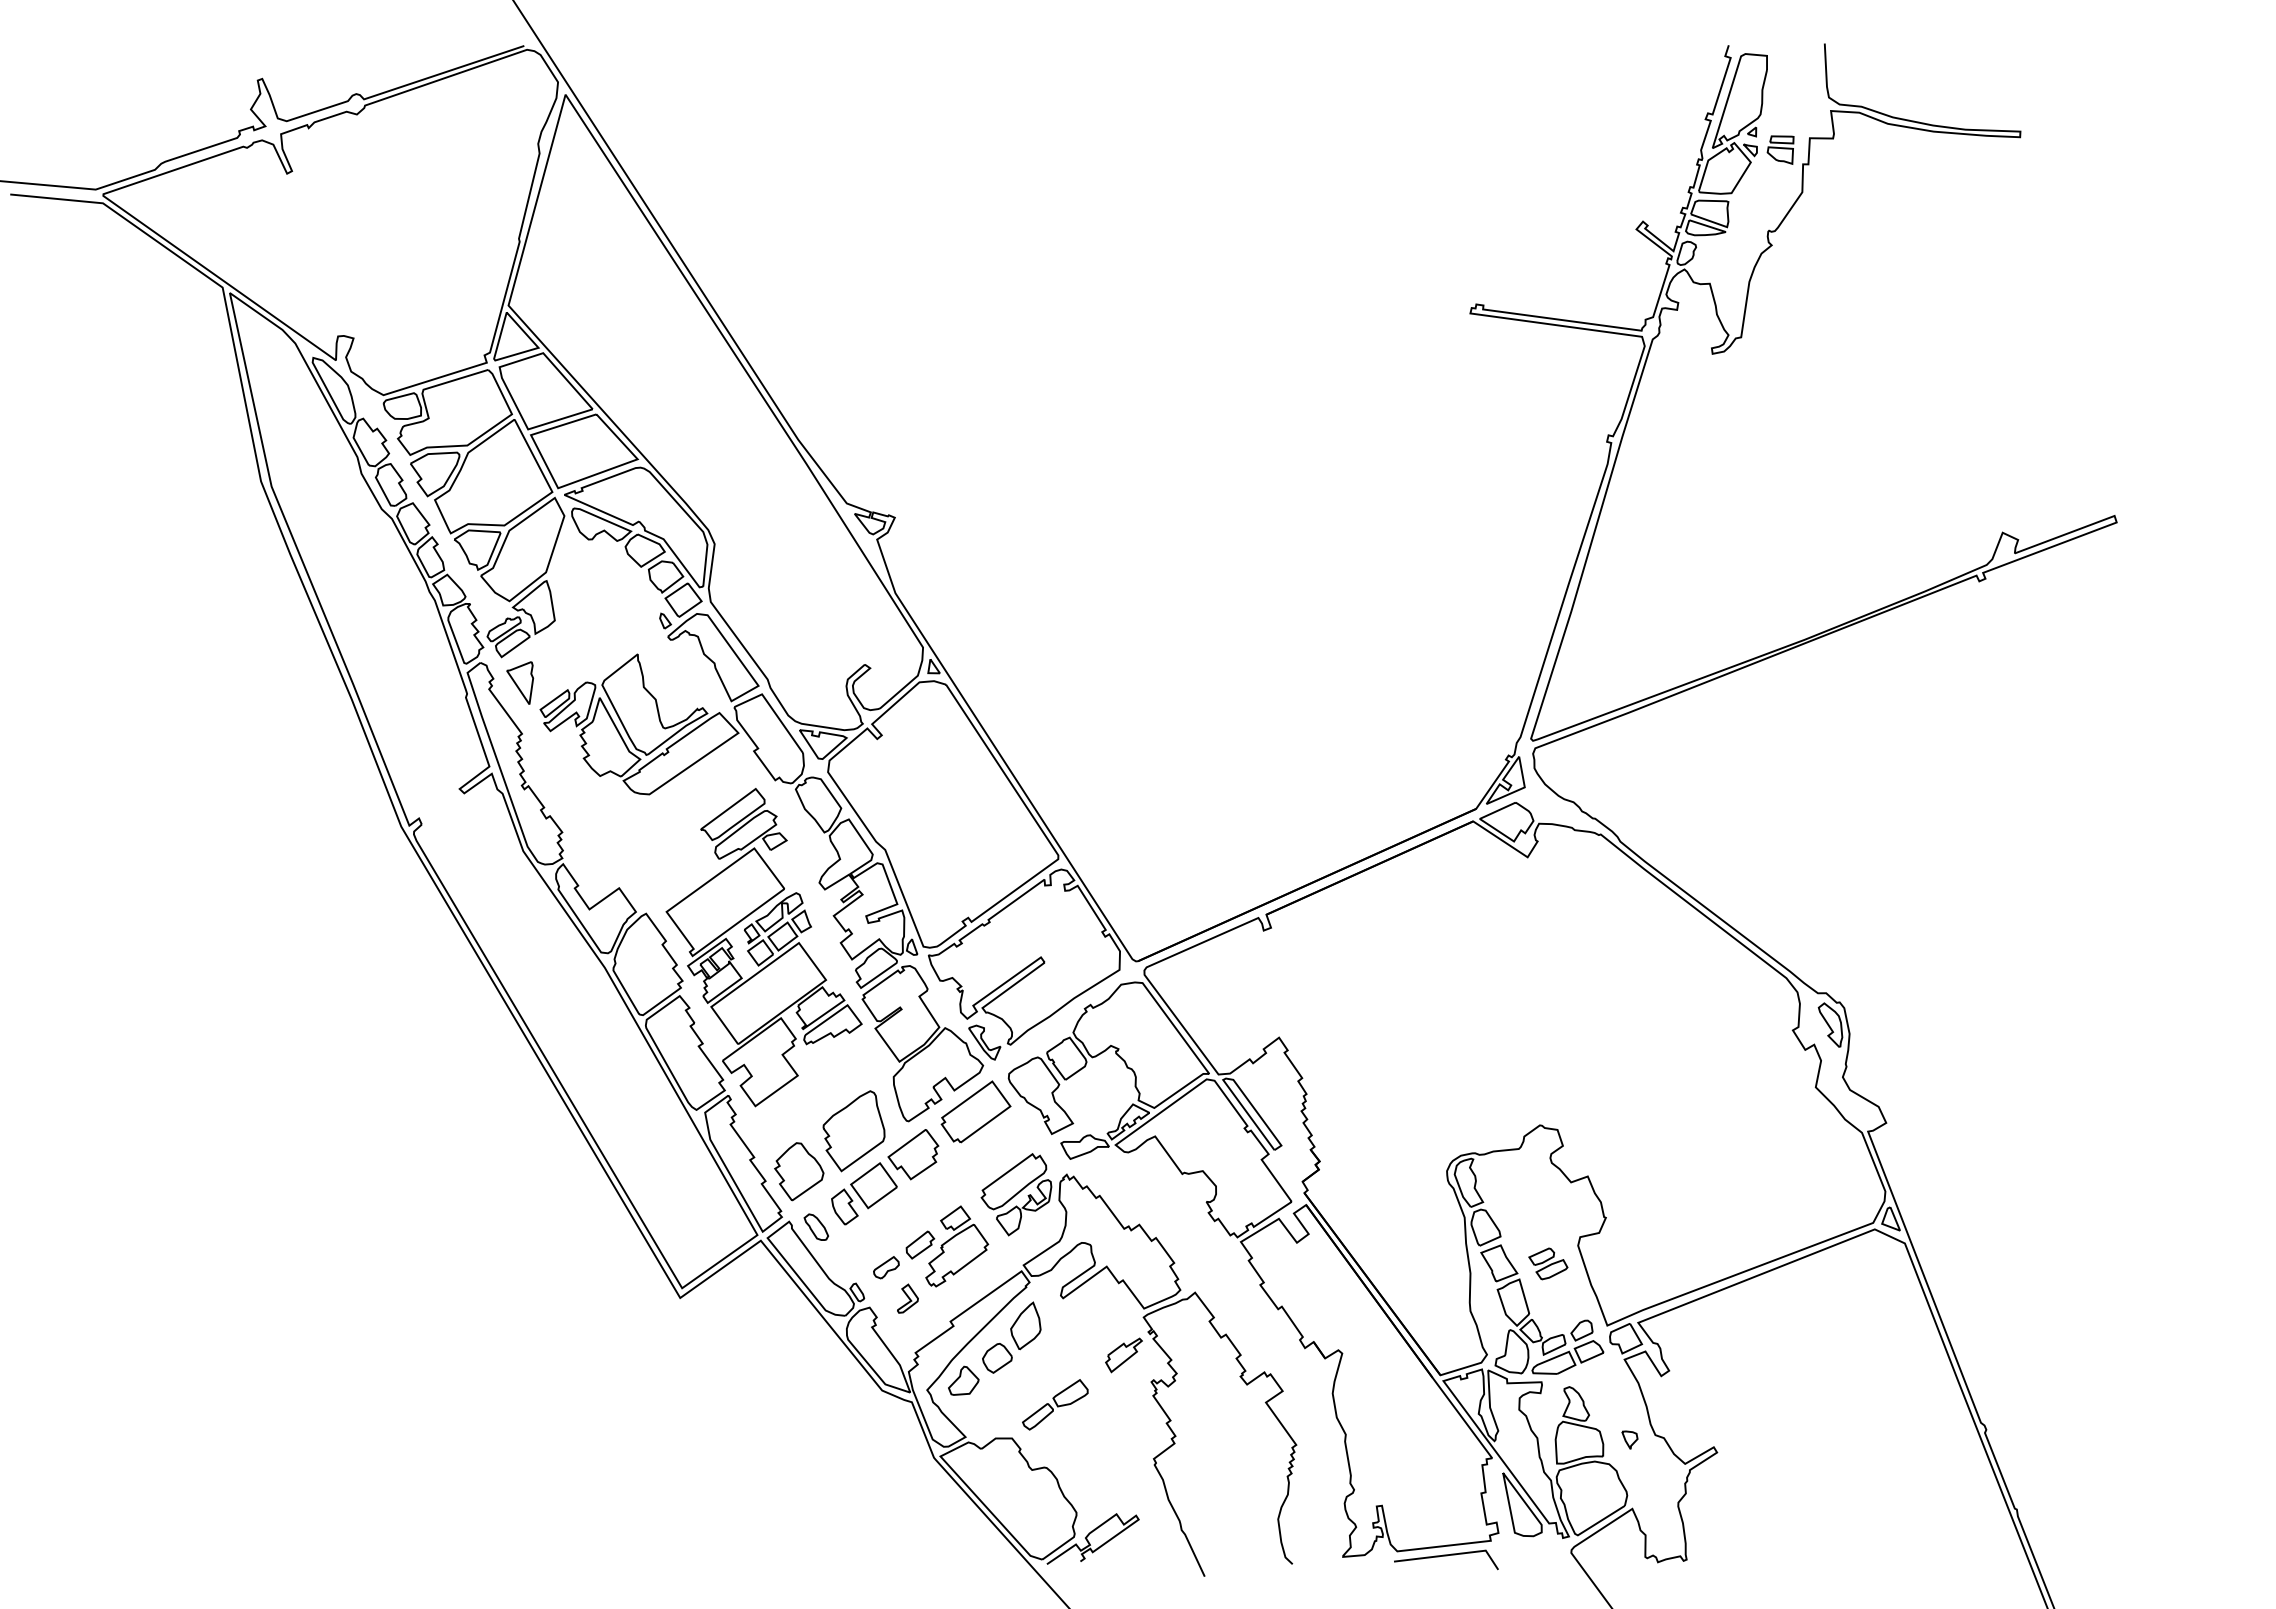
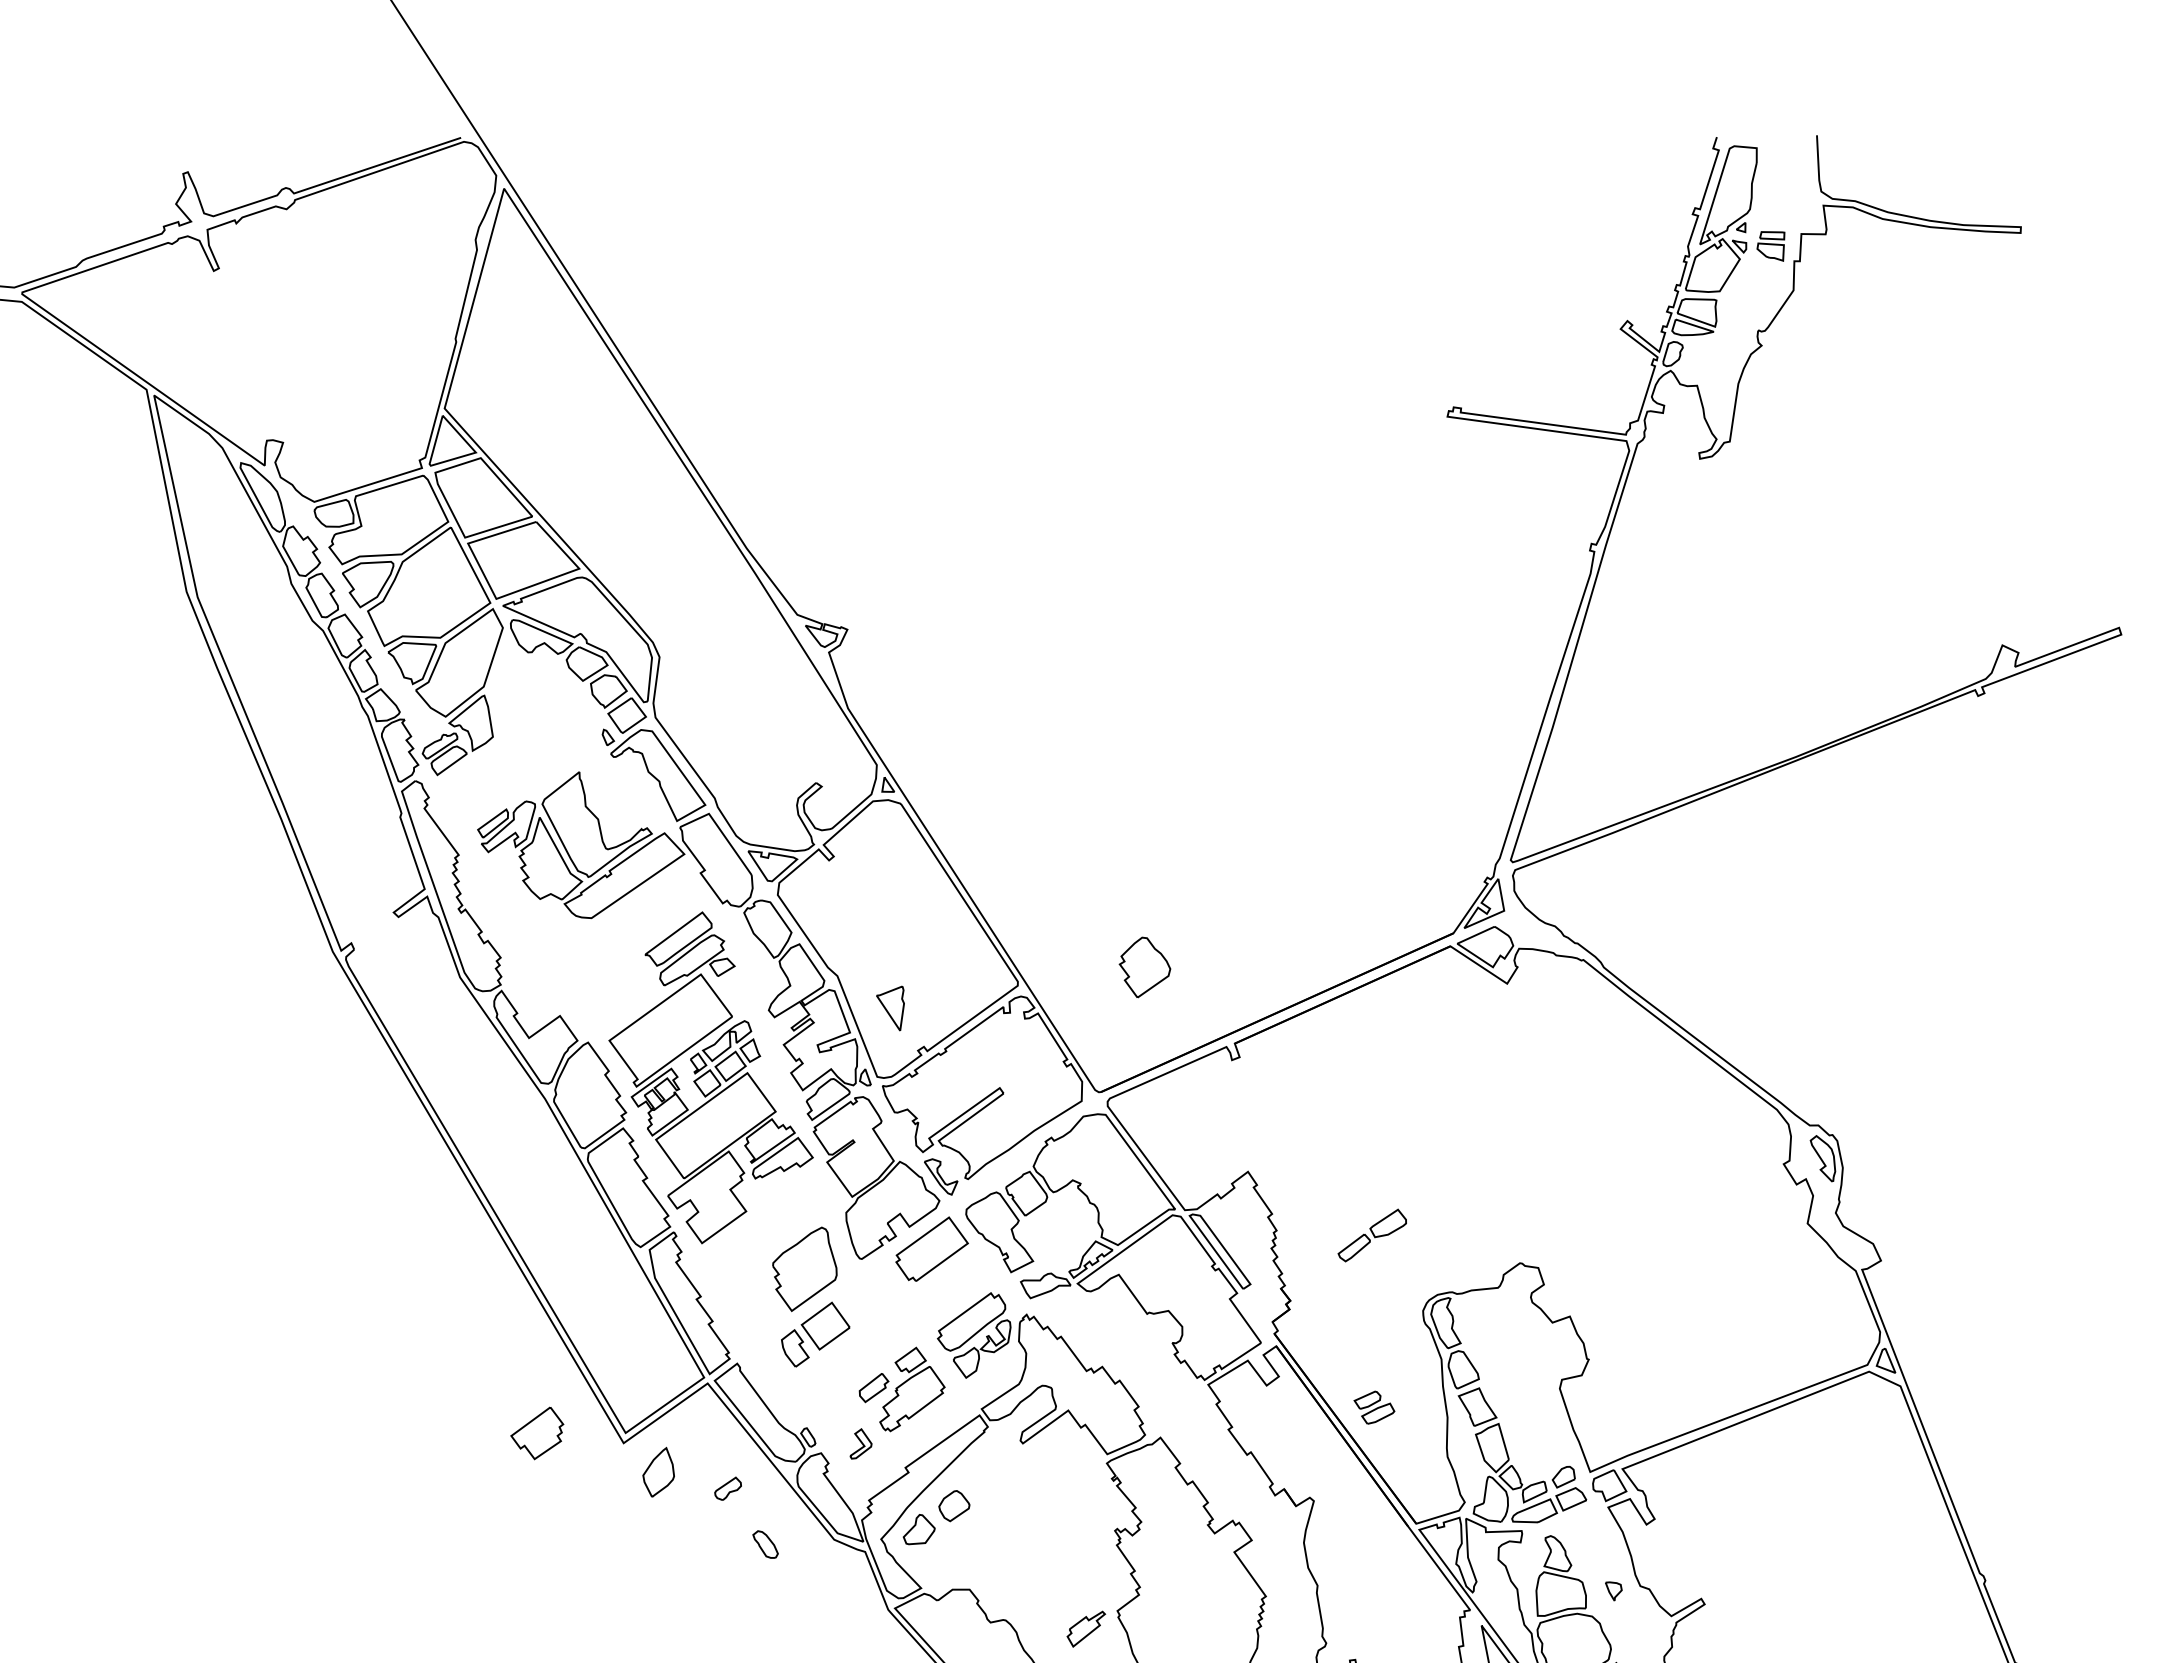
part: (520, 682) -> (890, 1007), moved
part: (913, 1154) -> (537, 1433), moved
part: (799, 1171) -> (1145, 967), moved
part: (816, 1226) -> (765, 1543), moved
part: (1548, 1263) -> (1374, 1407), moved
part: (886, 1267) -> (728, 1488), moved
part: (1025, 1325) -> (658, 1471), moved
part: (1123, 1355) -> (1085, 1629), moved
part: (1055, 1404) -> (1372, 1235), moved

